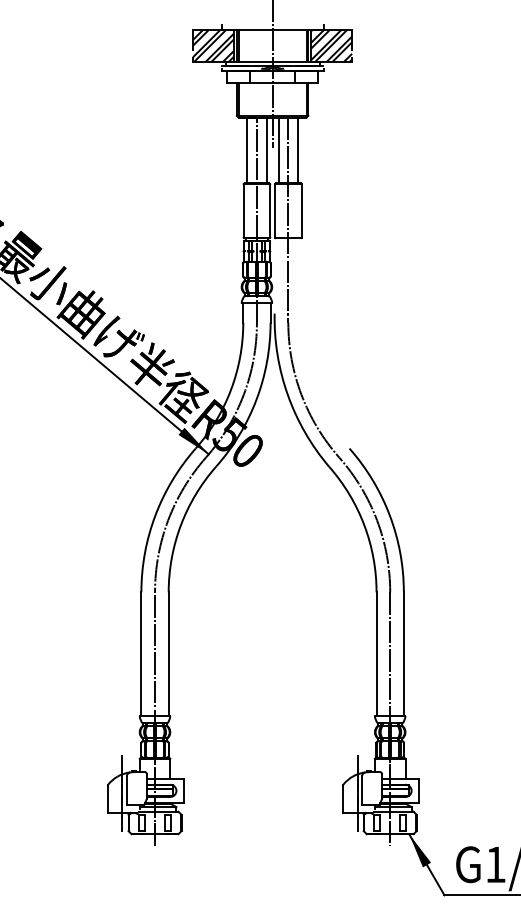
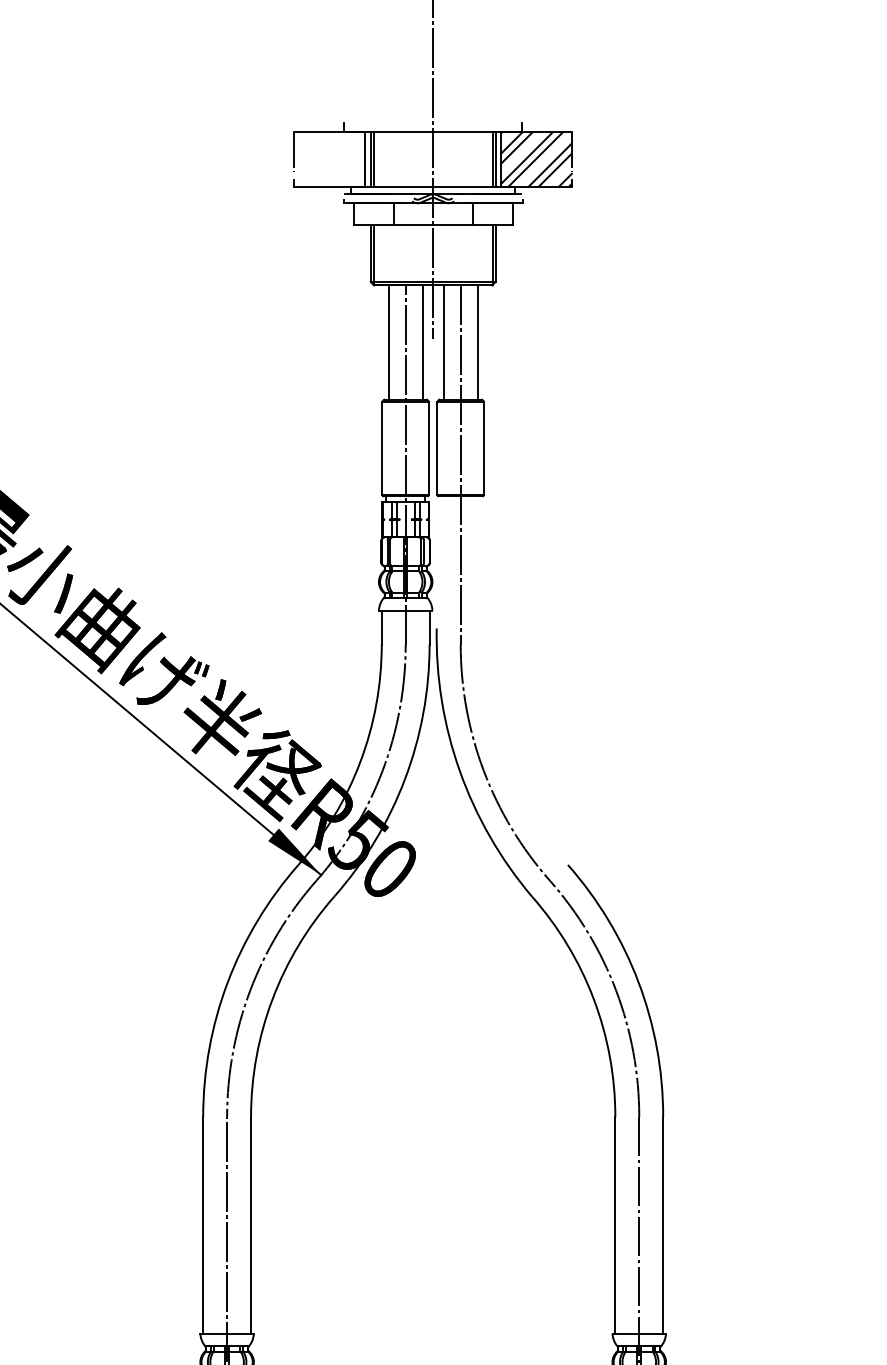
hatch: (213, 45) -> (329, 158), removed

